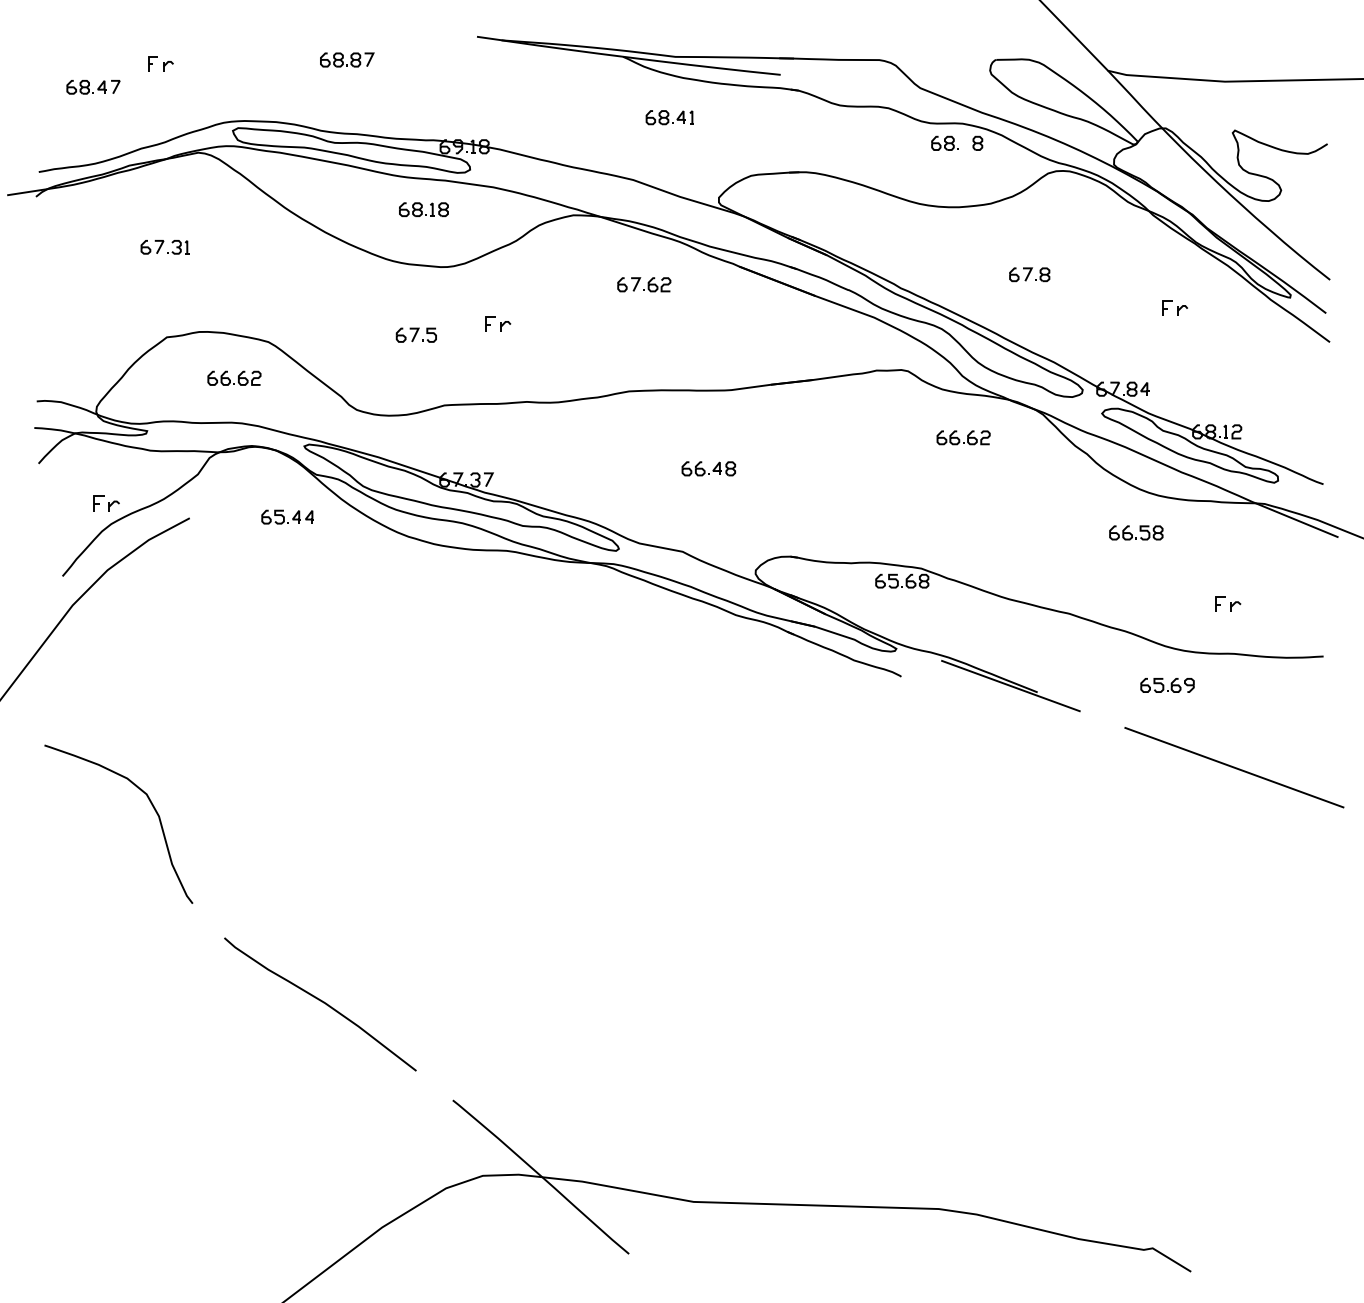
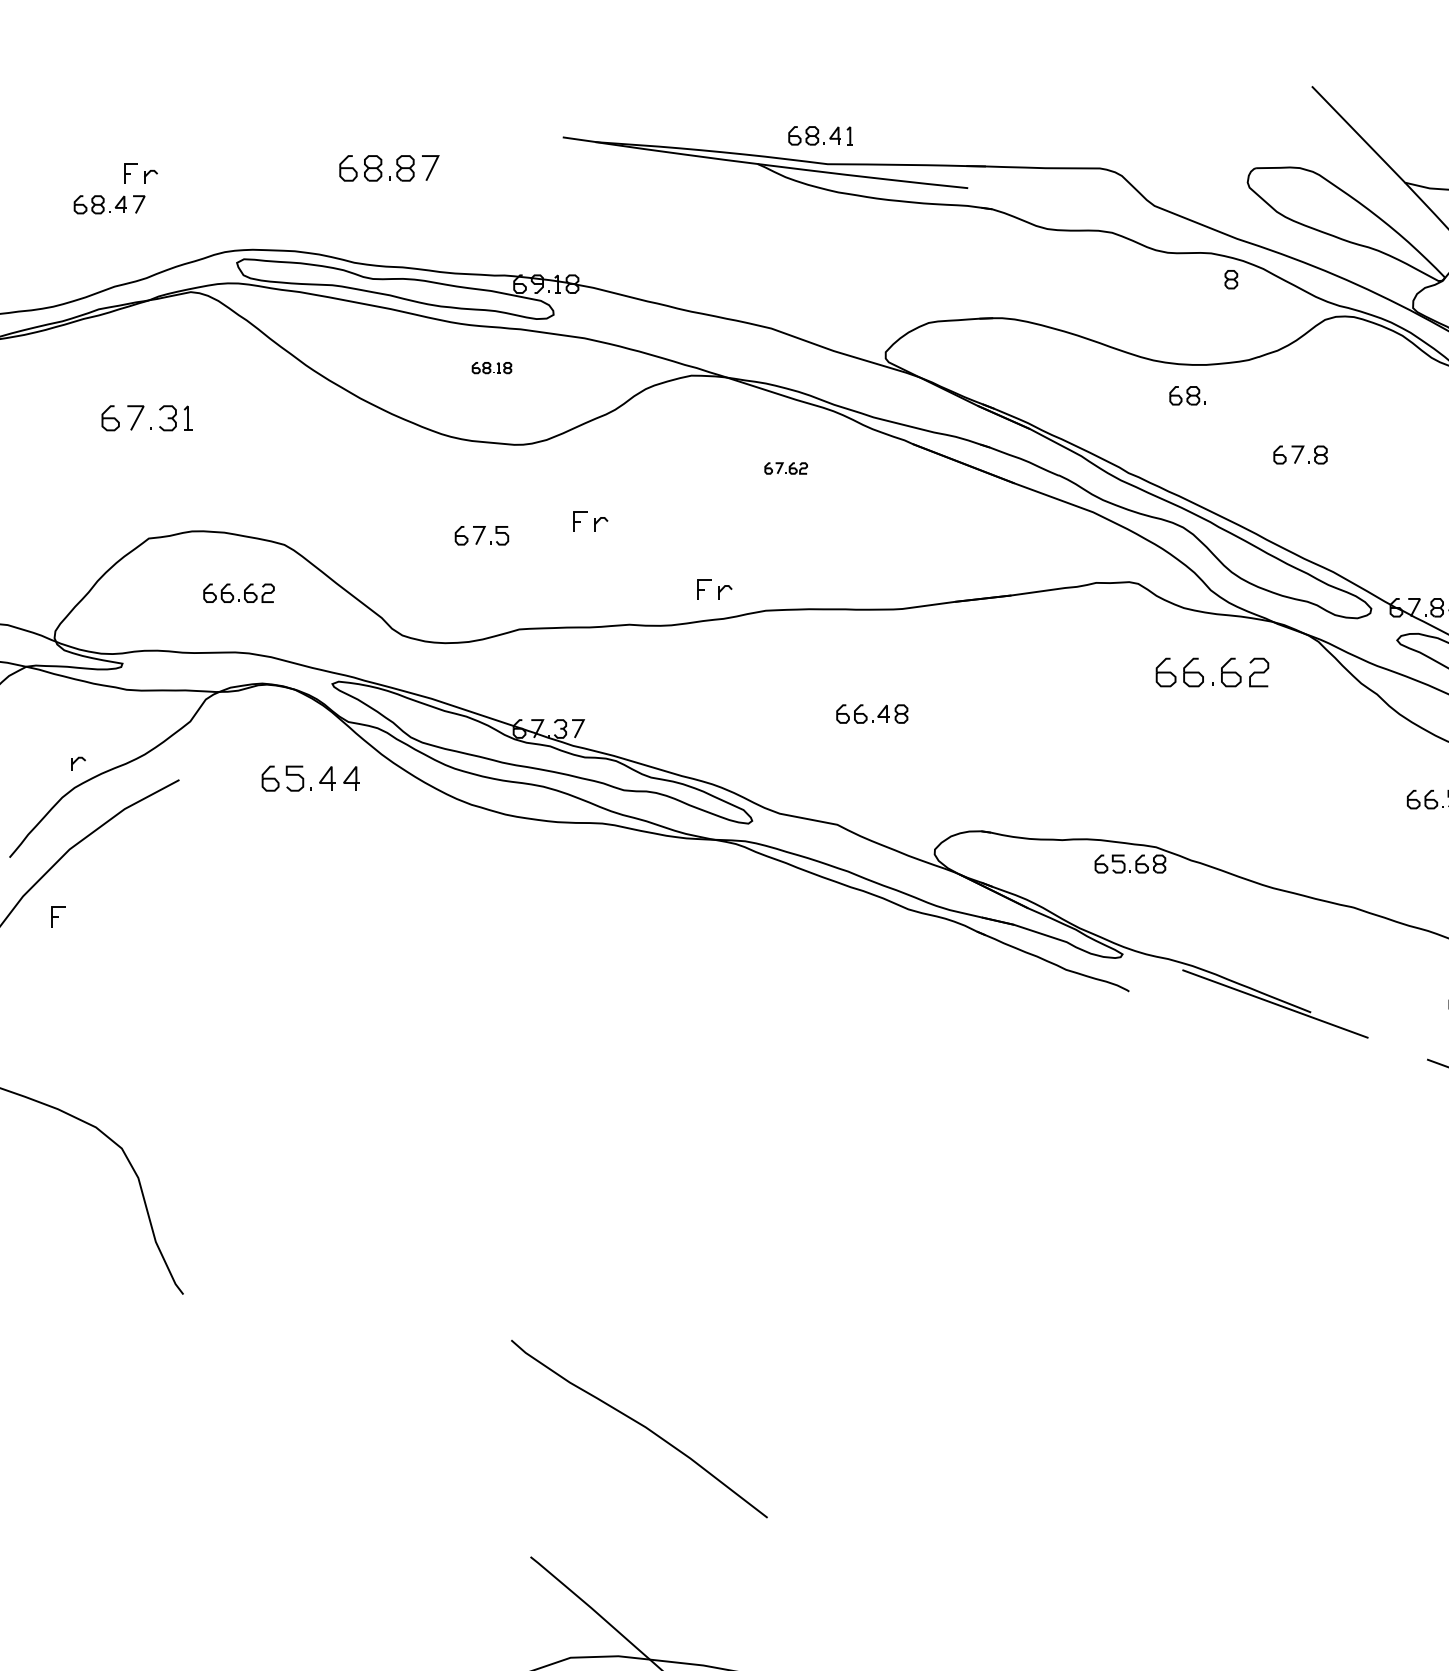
part: (347, 59) -> (389, 167), size x1.4
part: (93, 87) -> (109, 205), moved
part: (669, 117) -> (819, 135), moved
part: (944, 142) -> (1186, 394), moved
part: (423, 209) -> (491, 367), size x0.6
part: (164, 247) -> (145, 418), size x1.4
part: (644, 284) -> (786, 468), size x0.6
part: (591, 374) -> (715, 588), added
part: (963, 437) -> (1212, 672), size x1.6
part: (98, 503) -> (57, 916), moved
part: (287, 516) -> (309, 777), size x1.4
curve: (321, 1002) -> (640, 1426), moved

